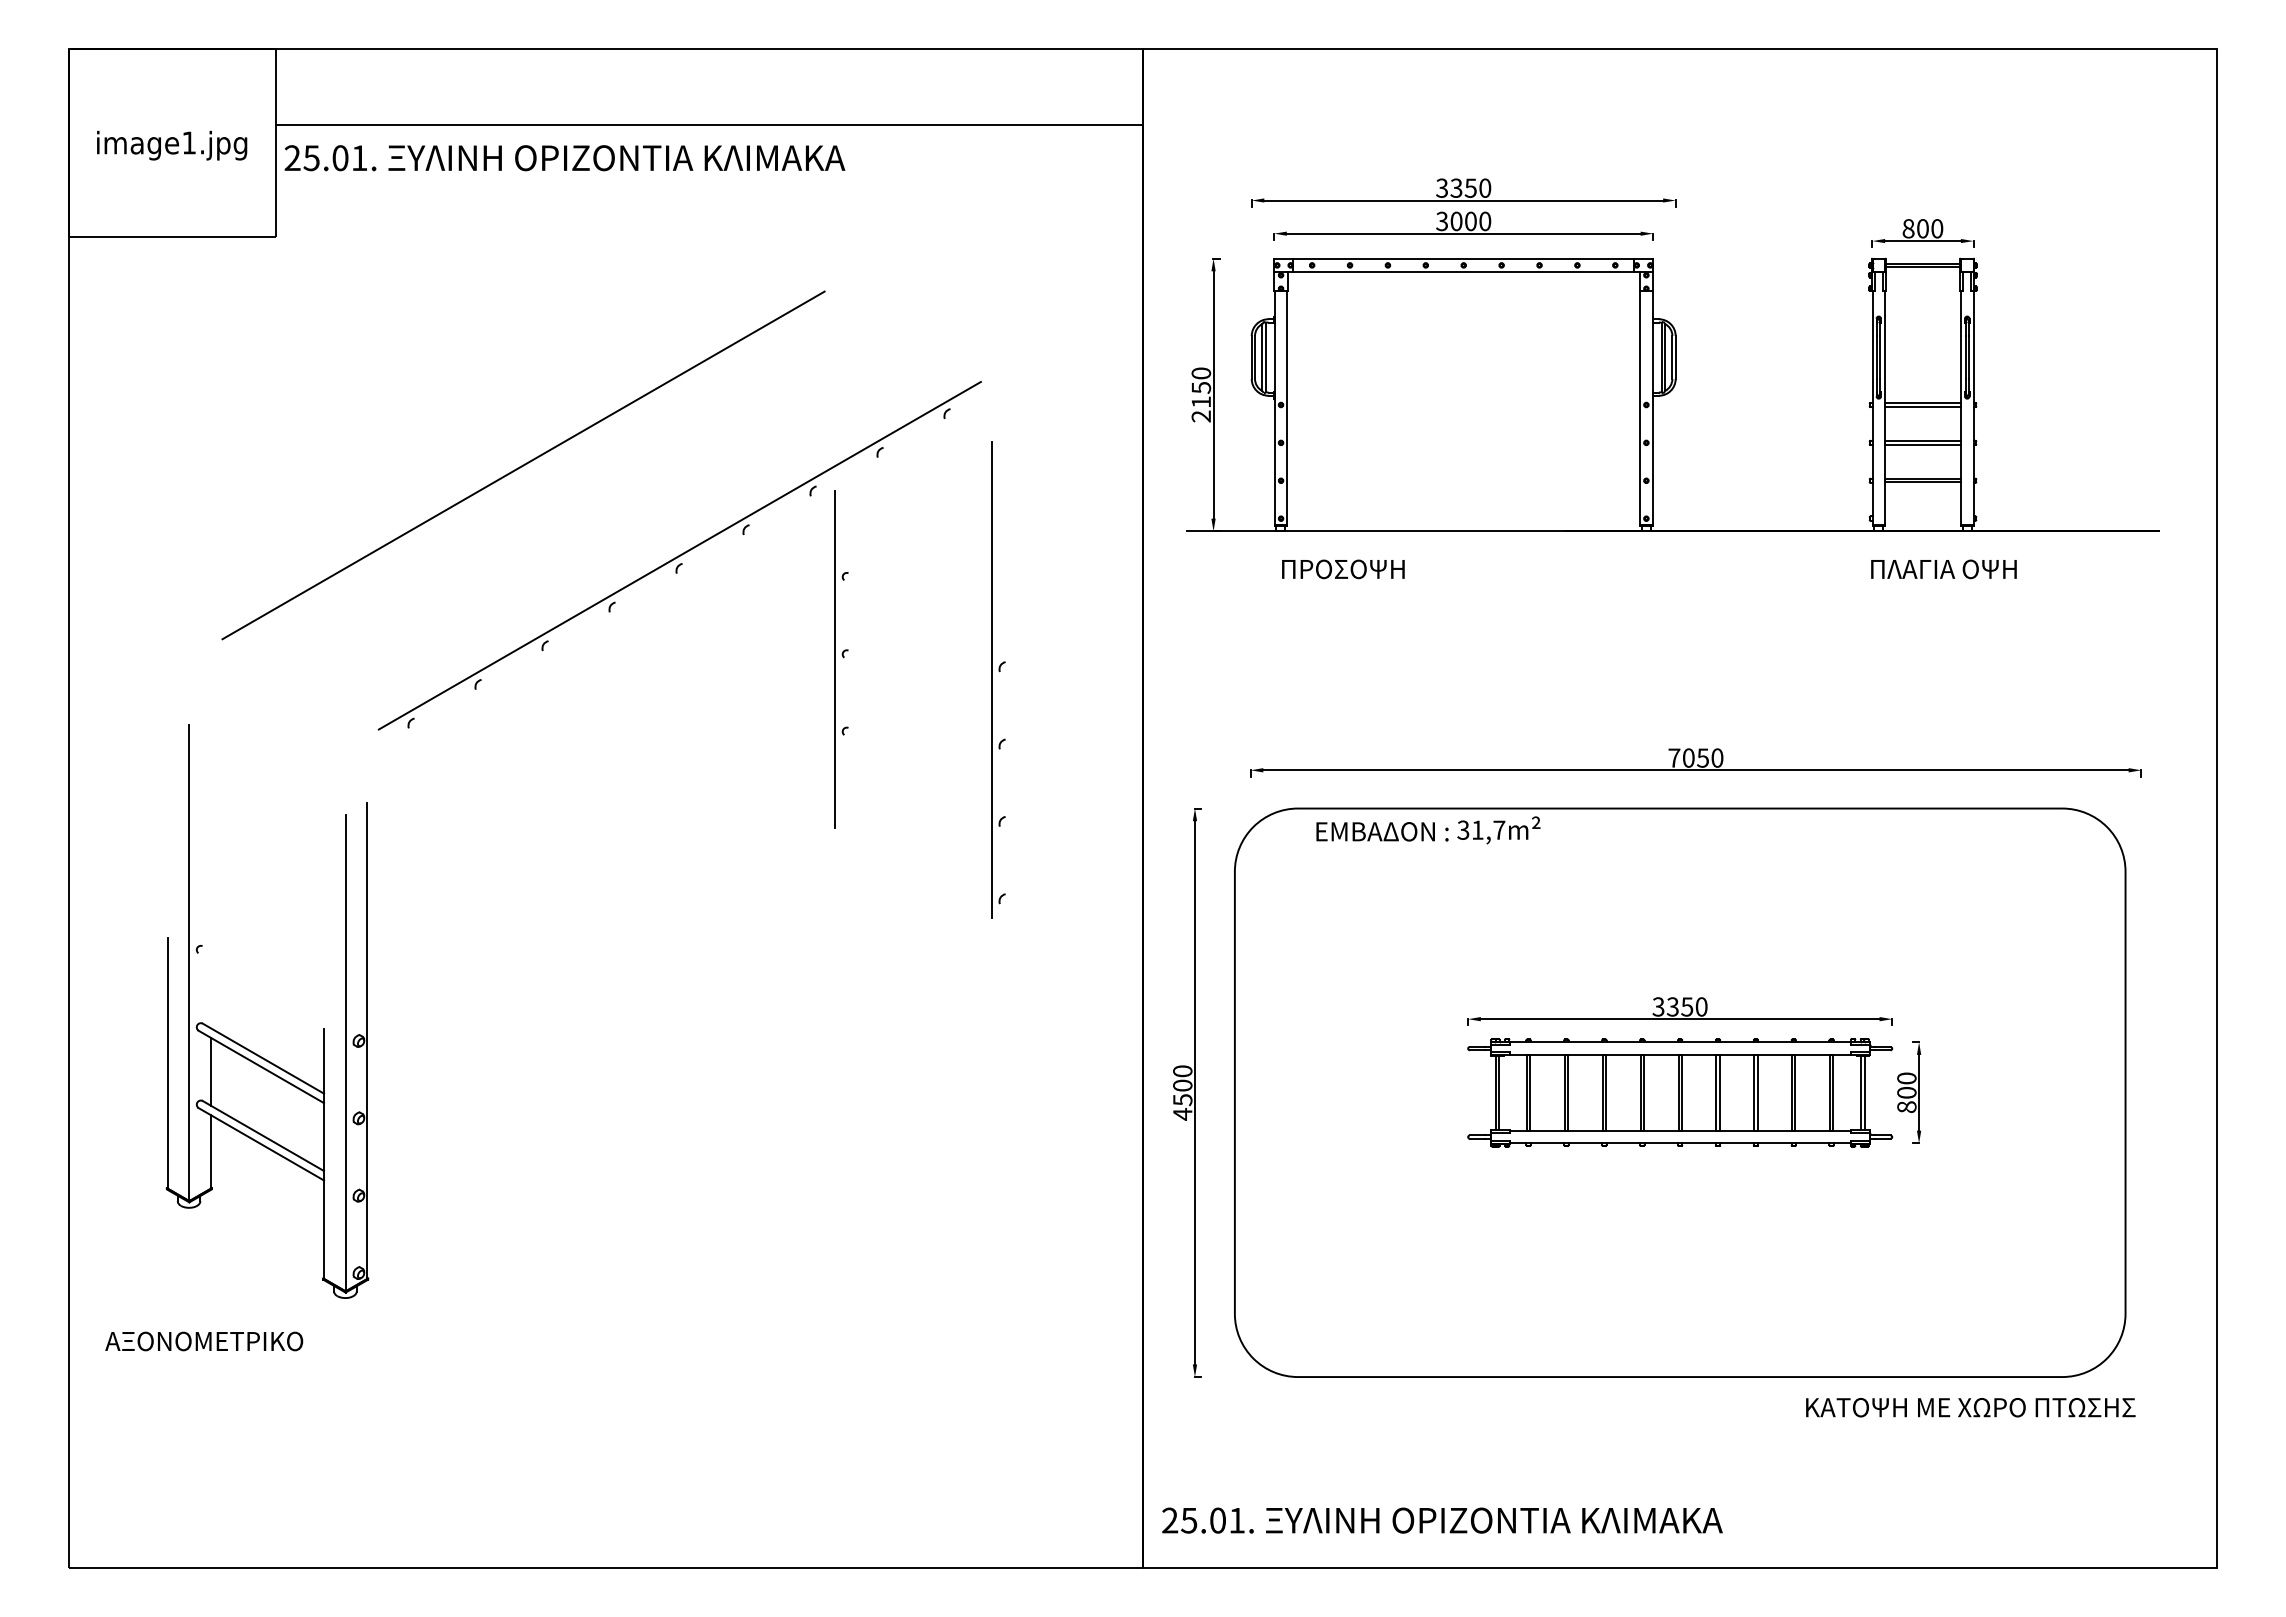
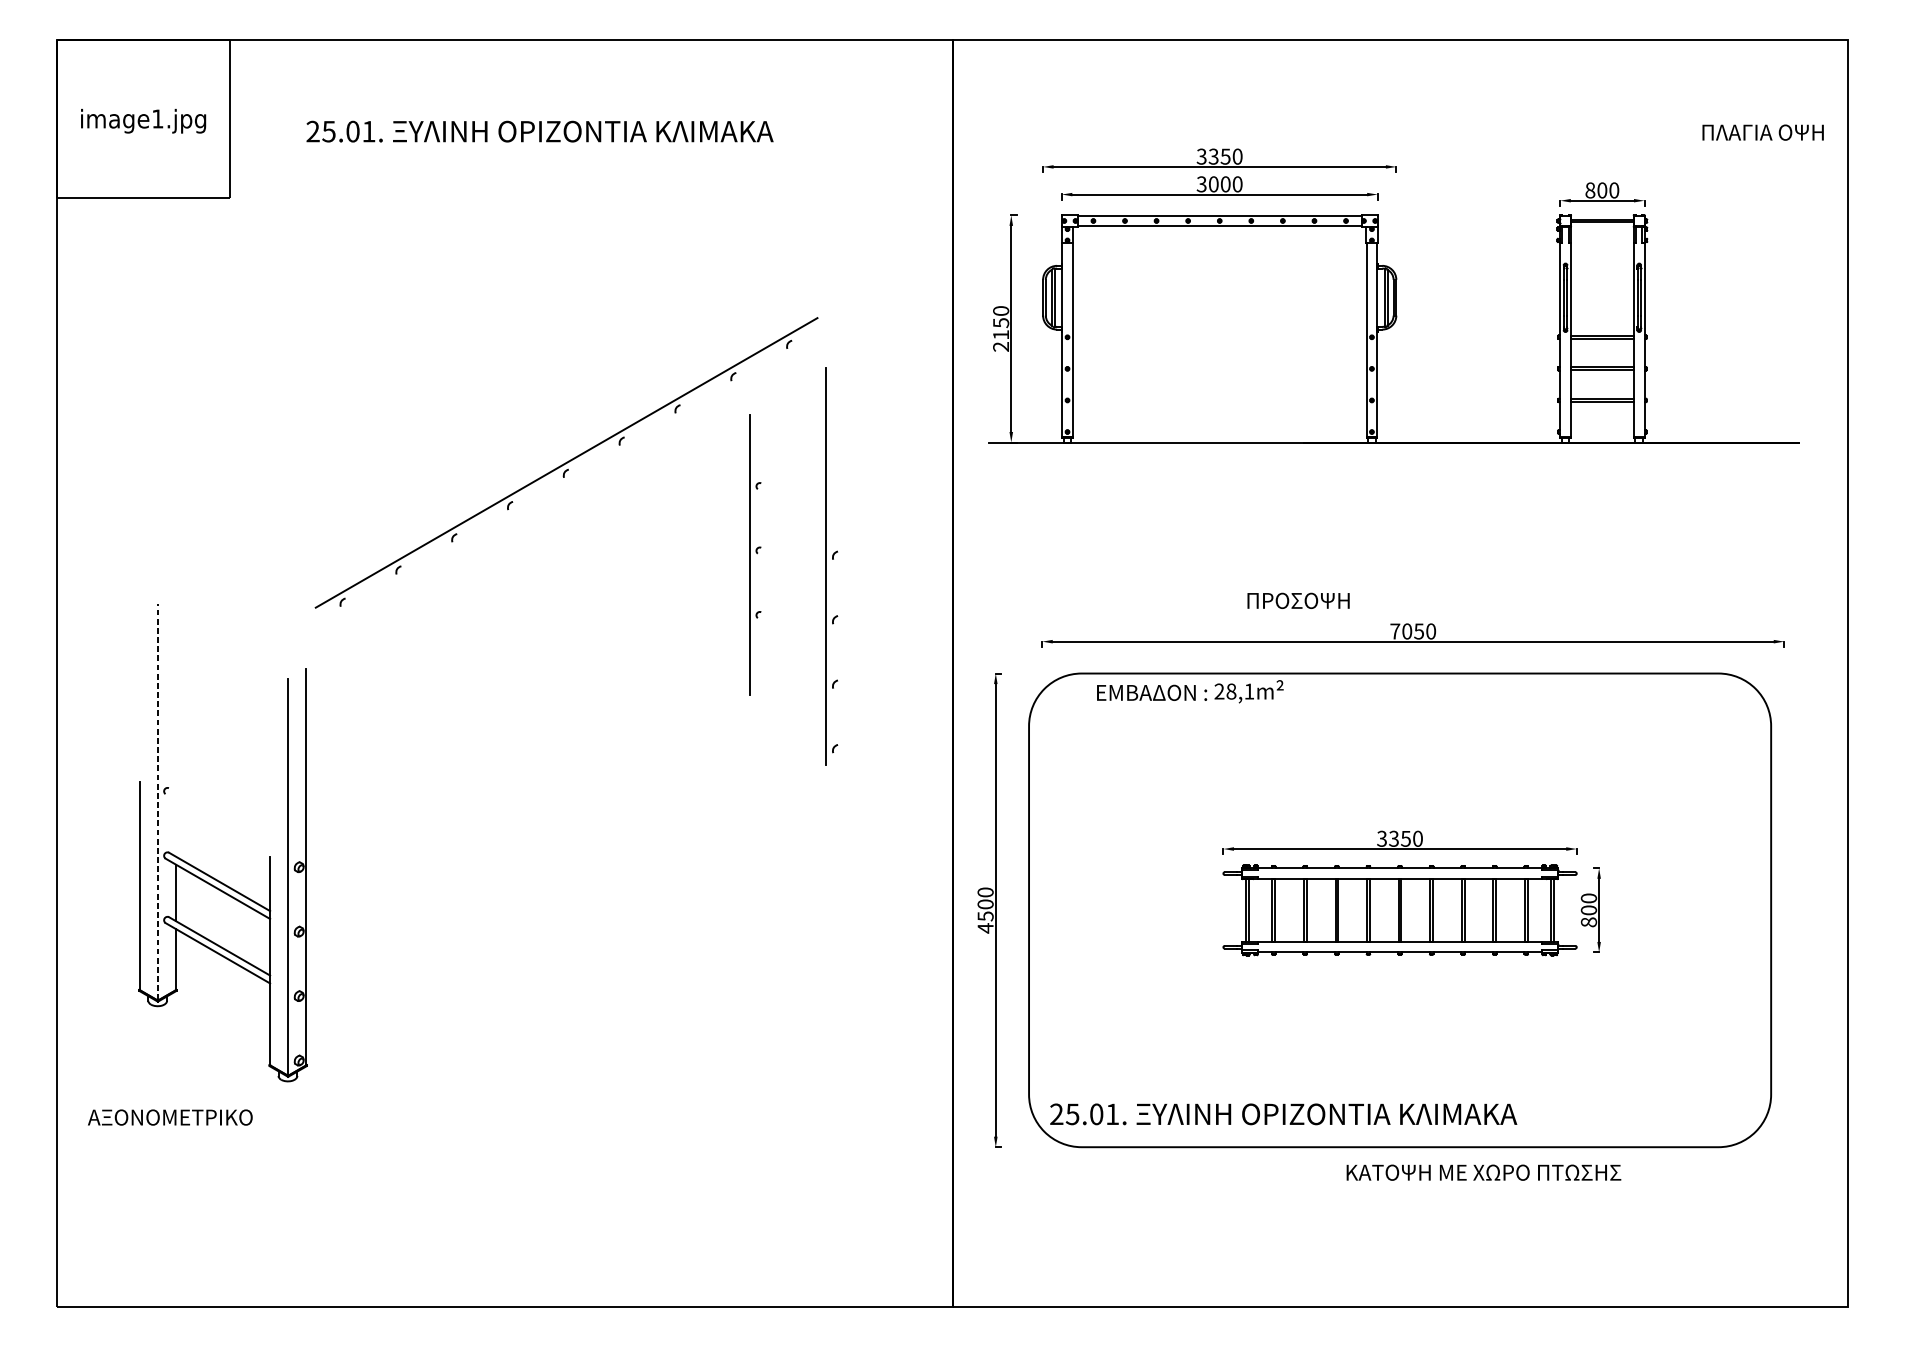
line: (709, 124) -> (591, 103), removed
text: (564, 158) -> (539, 131), moved
line: (523, 465) -> (436, 387), removed
text: (1343, 569) -> (1298, 601), moved
text: (1943, 569) -> (1762, 132), moved
part: (841, 659) -> (755, 555), moved
text: (1481, 829) -> (1234, 690), 31,7m -> 28,1m
line: (189, 962) -> (158, 801), solid -> dashed
text: (1970, 1407) -> (1483, 1172), moved
text: (1442, 1520) -> (1283, 1114), moved

